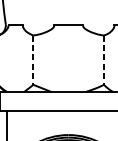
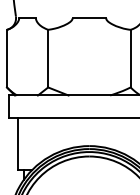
line: (33, 60) -> (48, 58), dashed -> solid
line: (103, 60) -> (130, 58), dashed -> solid

